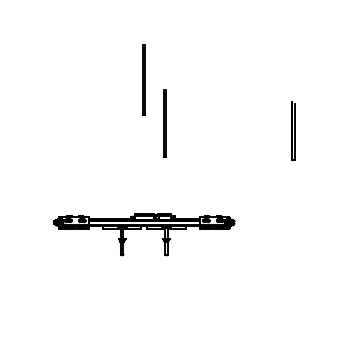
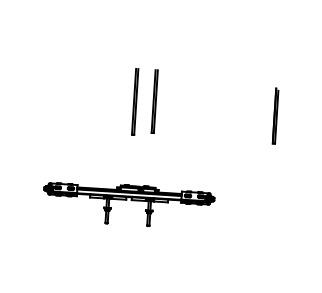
line: (143, 79) -> (134, 101), moved

